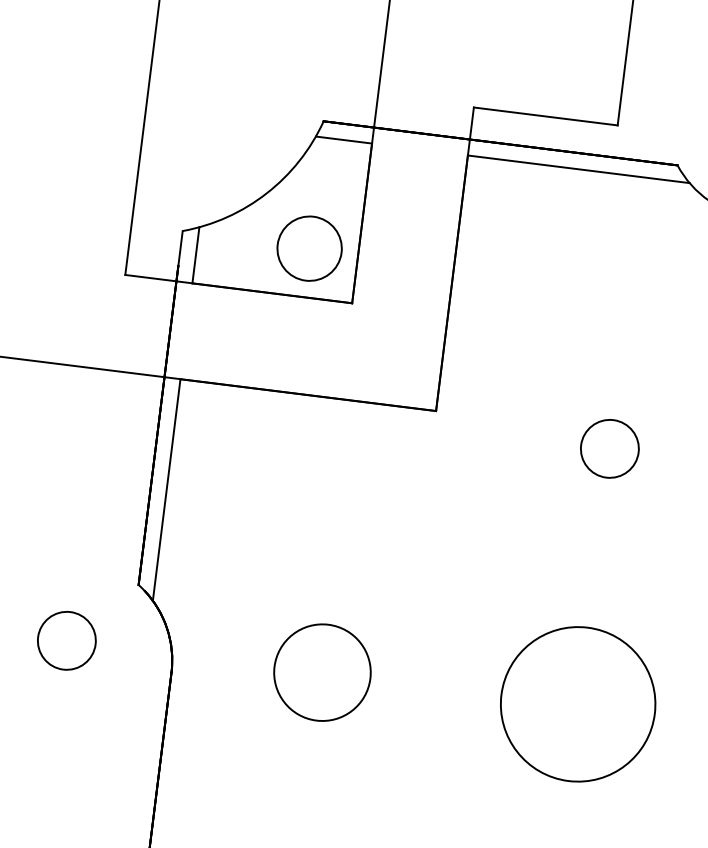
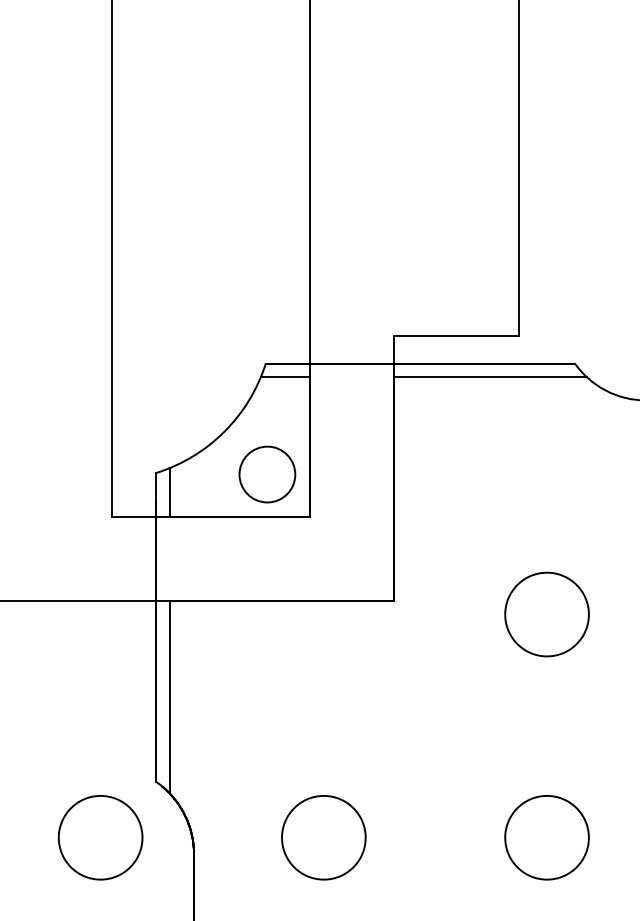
circle: (609, 448) -> (546, 614), size x1.67
circle: (66, 640) -> (100, 837), size x1.67
circle: (577, 704) -> (546, 837), size x0.62

